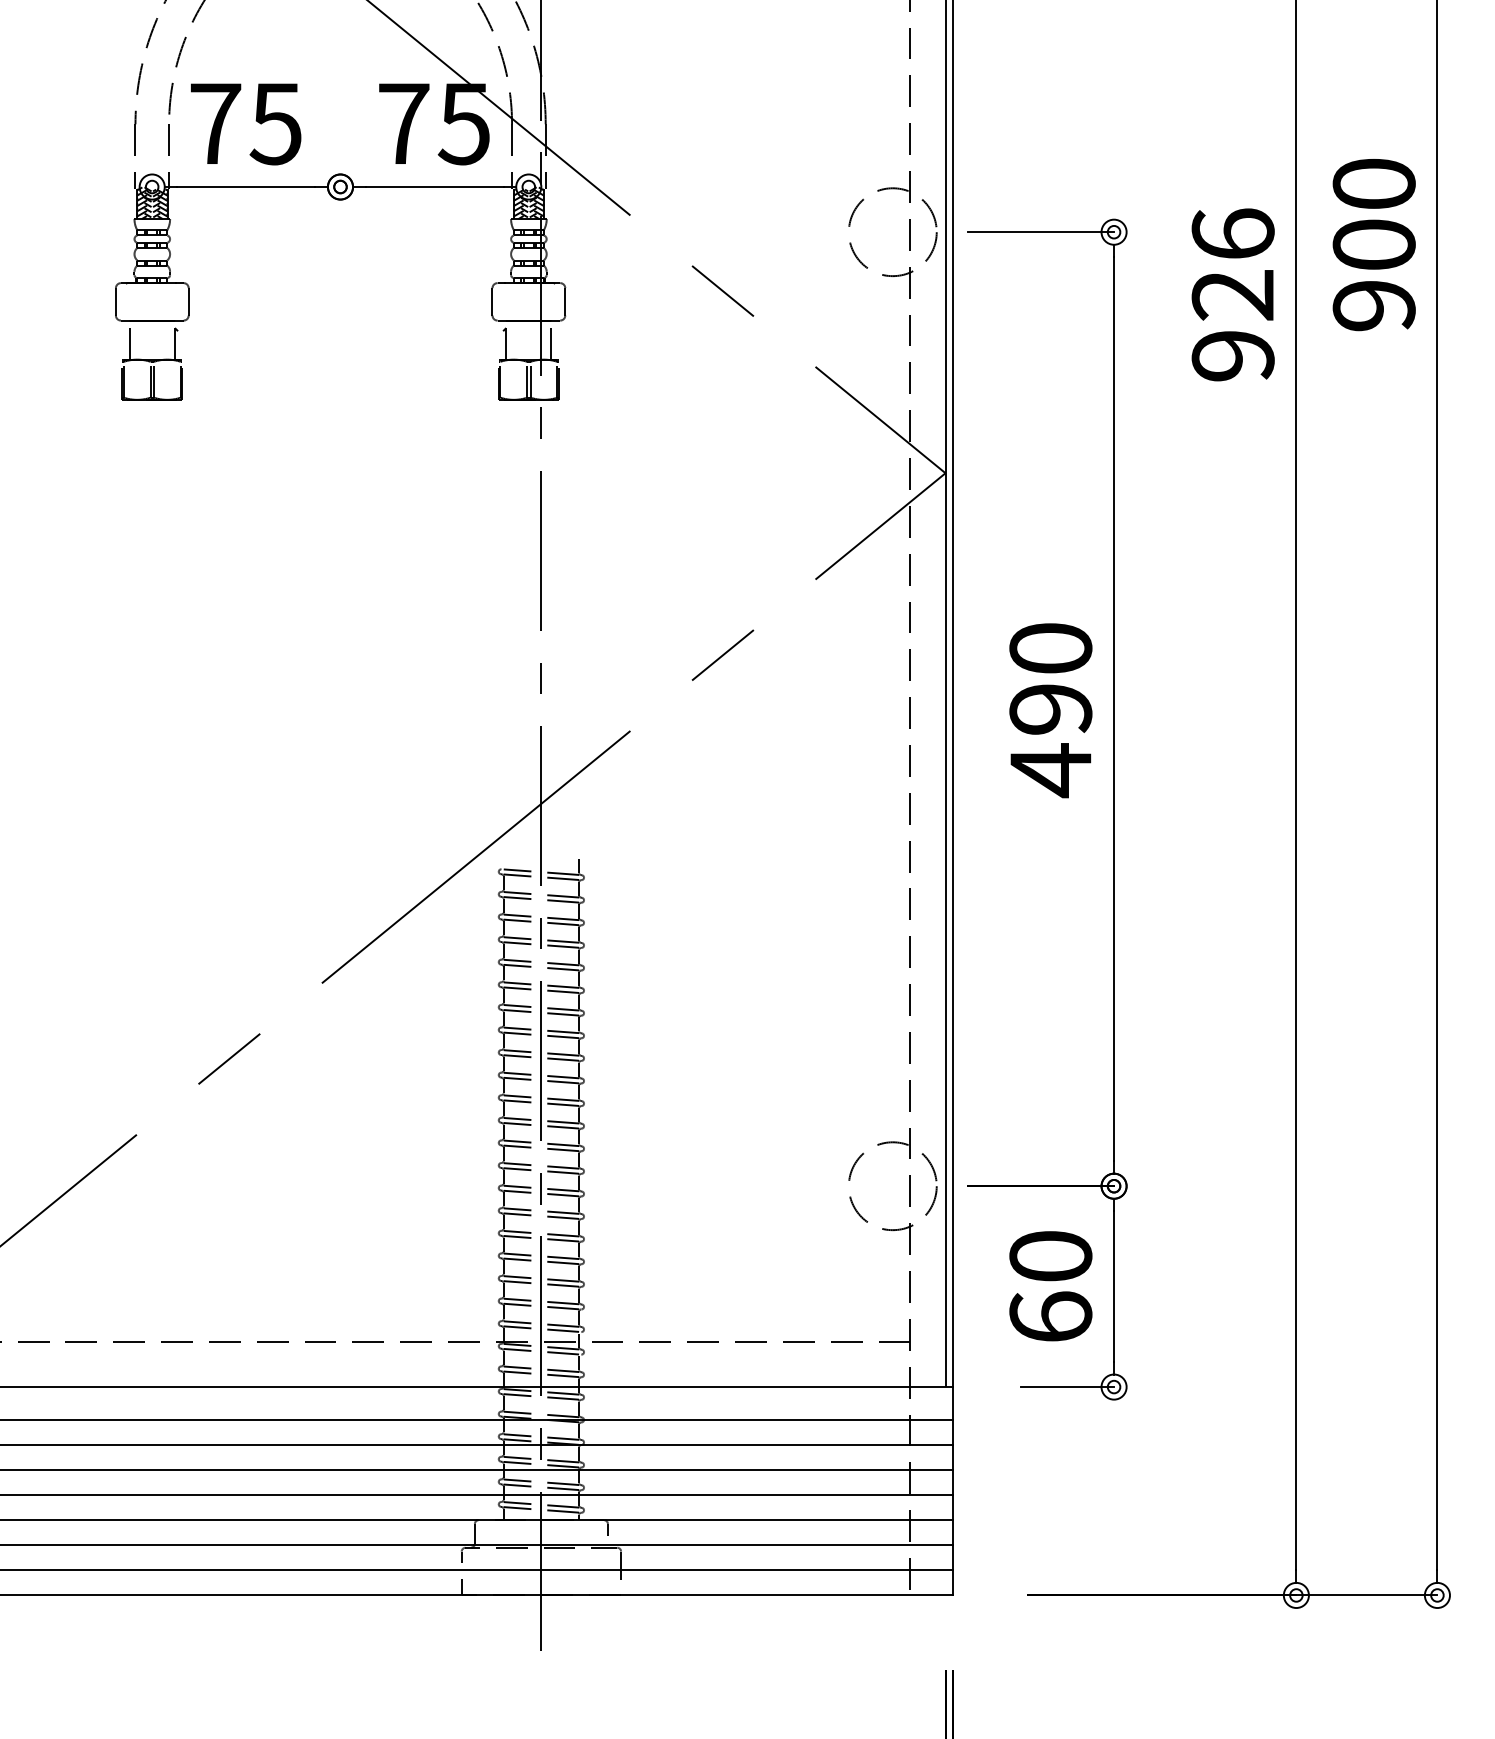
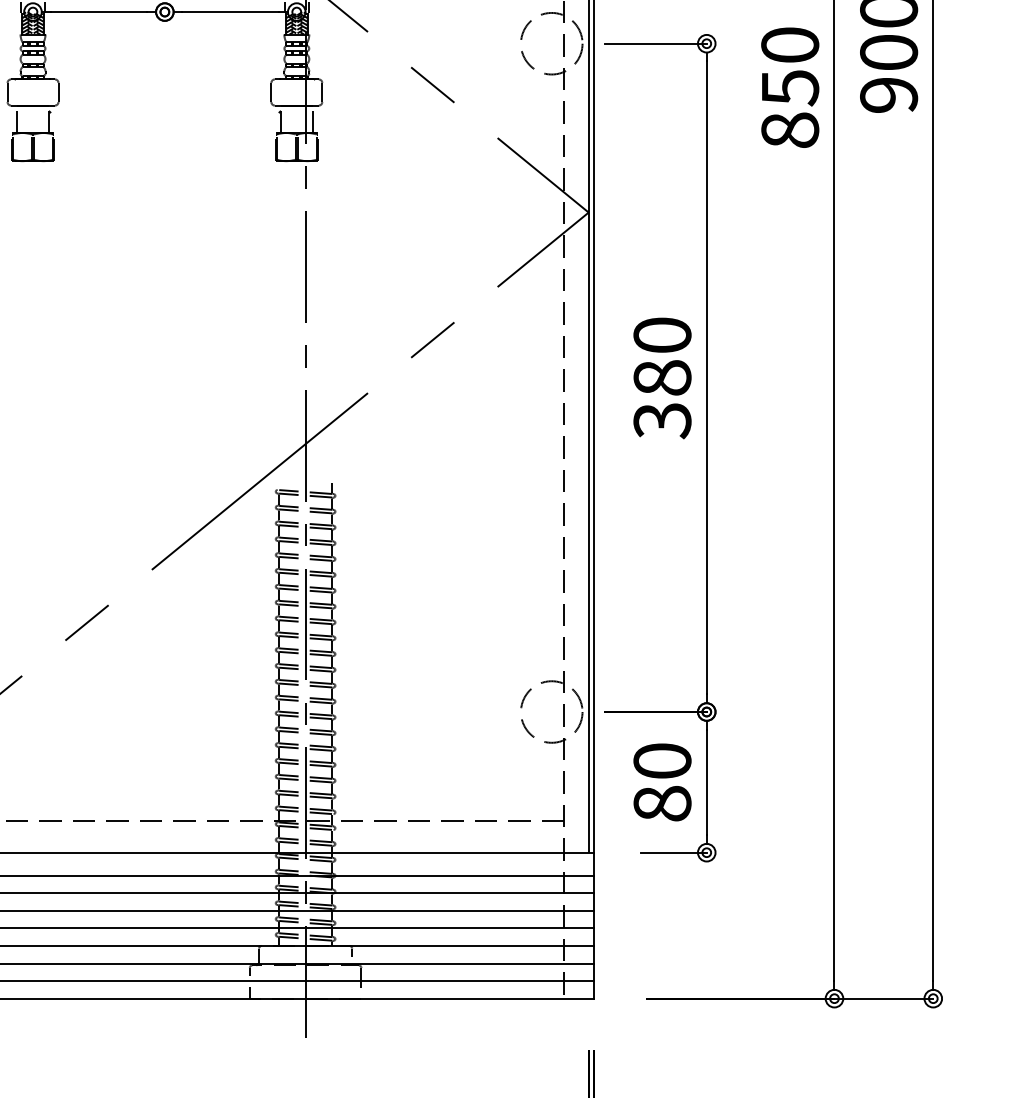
text: (1232, 294) -> (789, 87), 926 -> 850
text: (1050, 740) -> (662, 399), 490 -> 380
text: (1050, 1316) -> (662, 803), 60 -> 80

